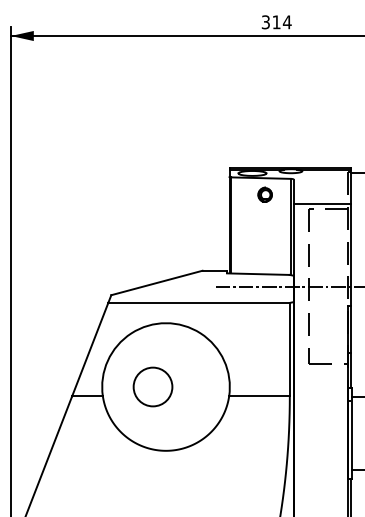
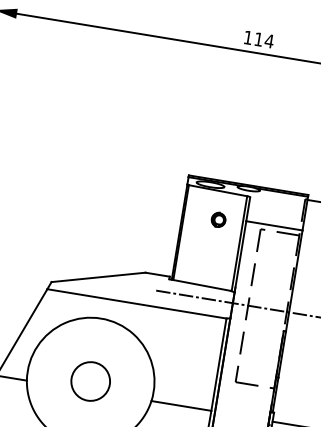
text: (265, 22) -> (247, 37), 314 -> 114
part: (264, 194) -> (218, 219), moved
circle: (152, 386) -> (90, 380), moved

